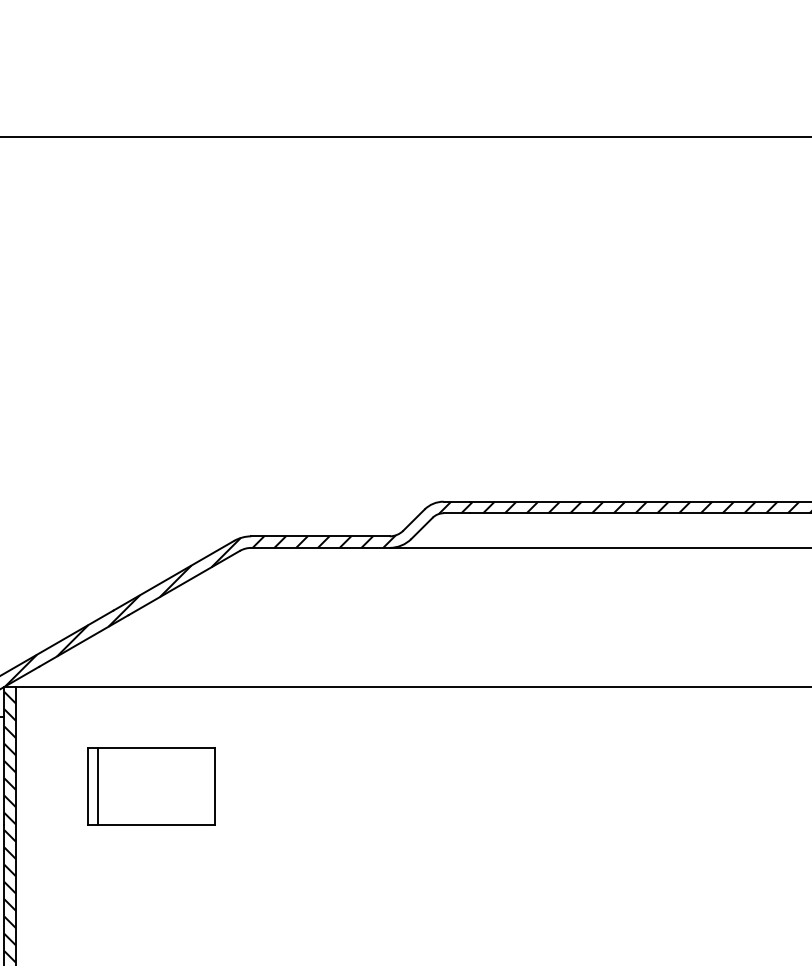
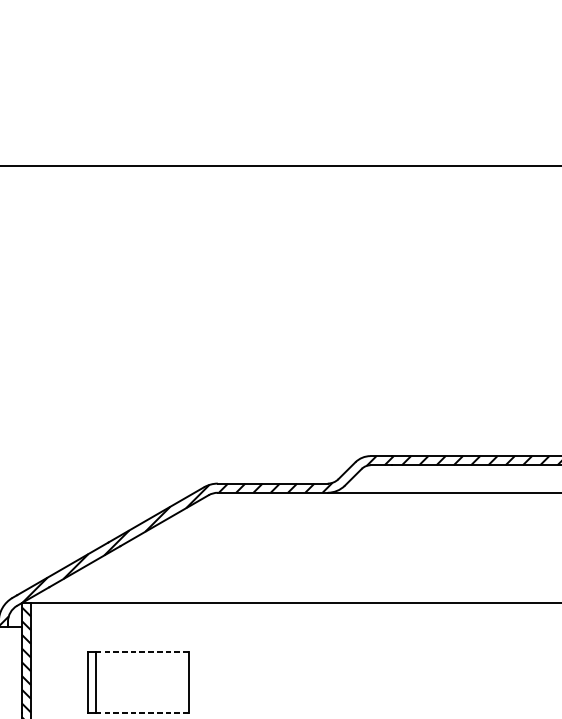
line: (156, 748) -> (142, 652), solid -> dashed
line: (156, 825) -> (142, 713), solid -> dashed

